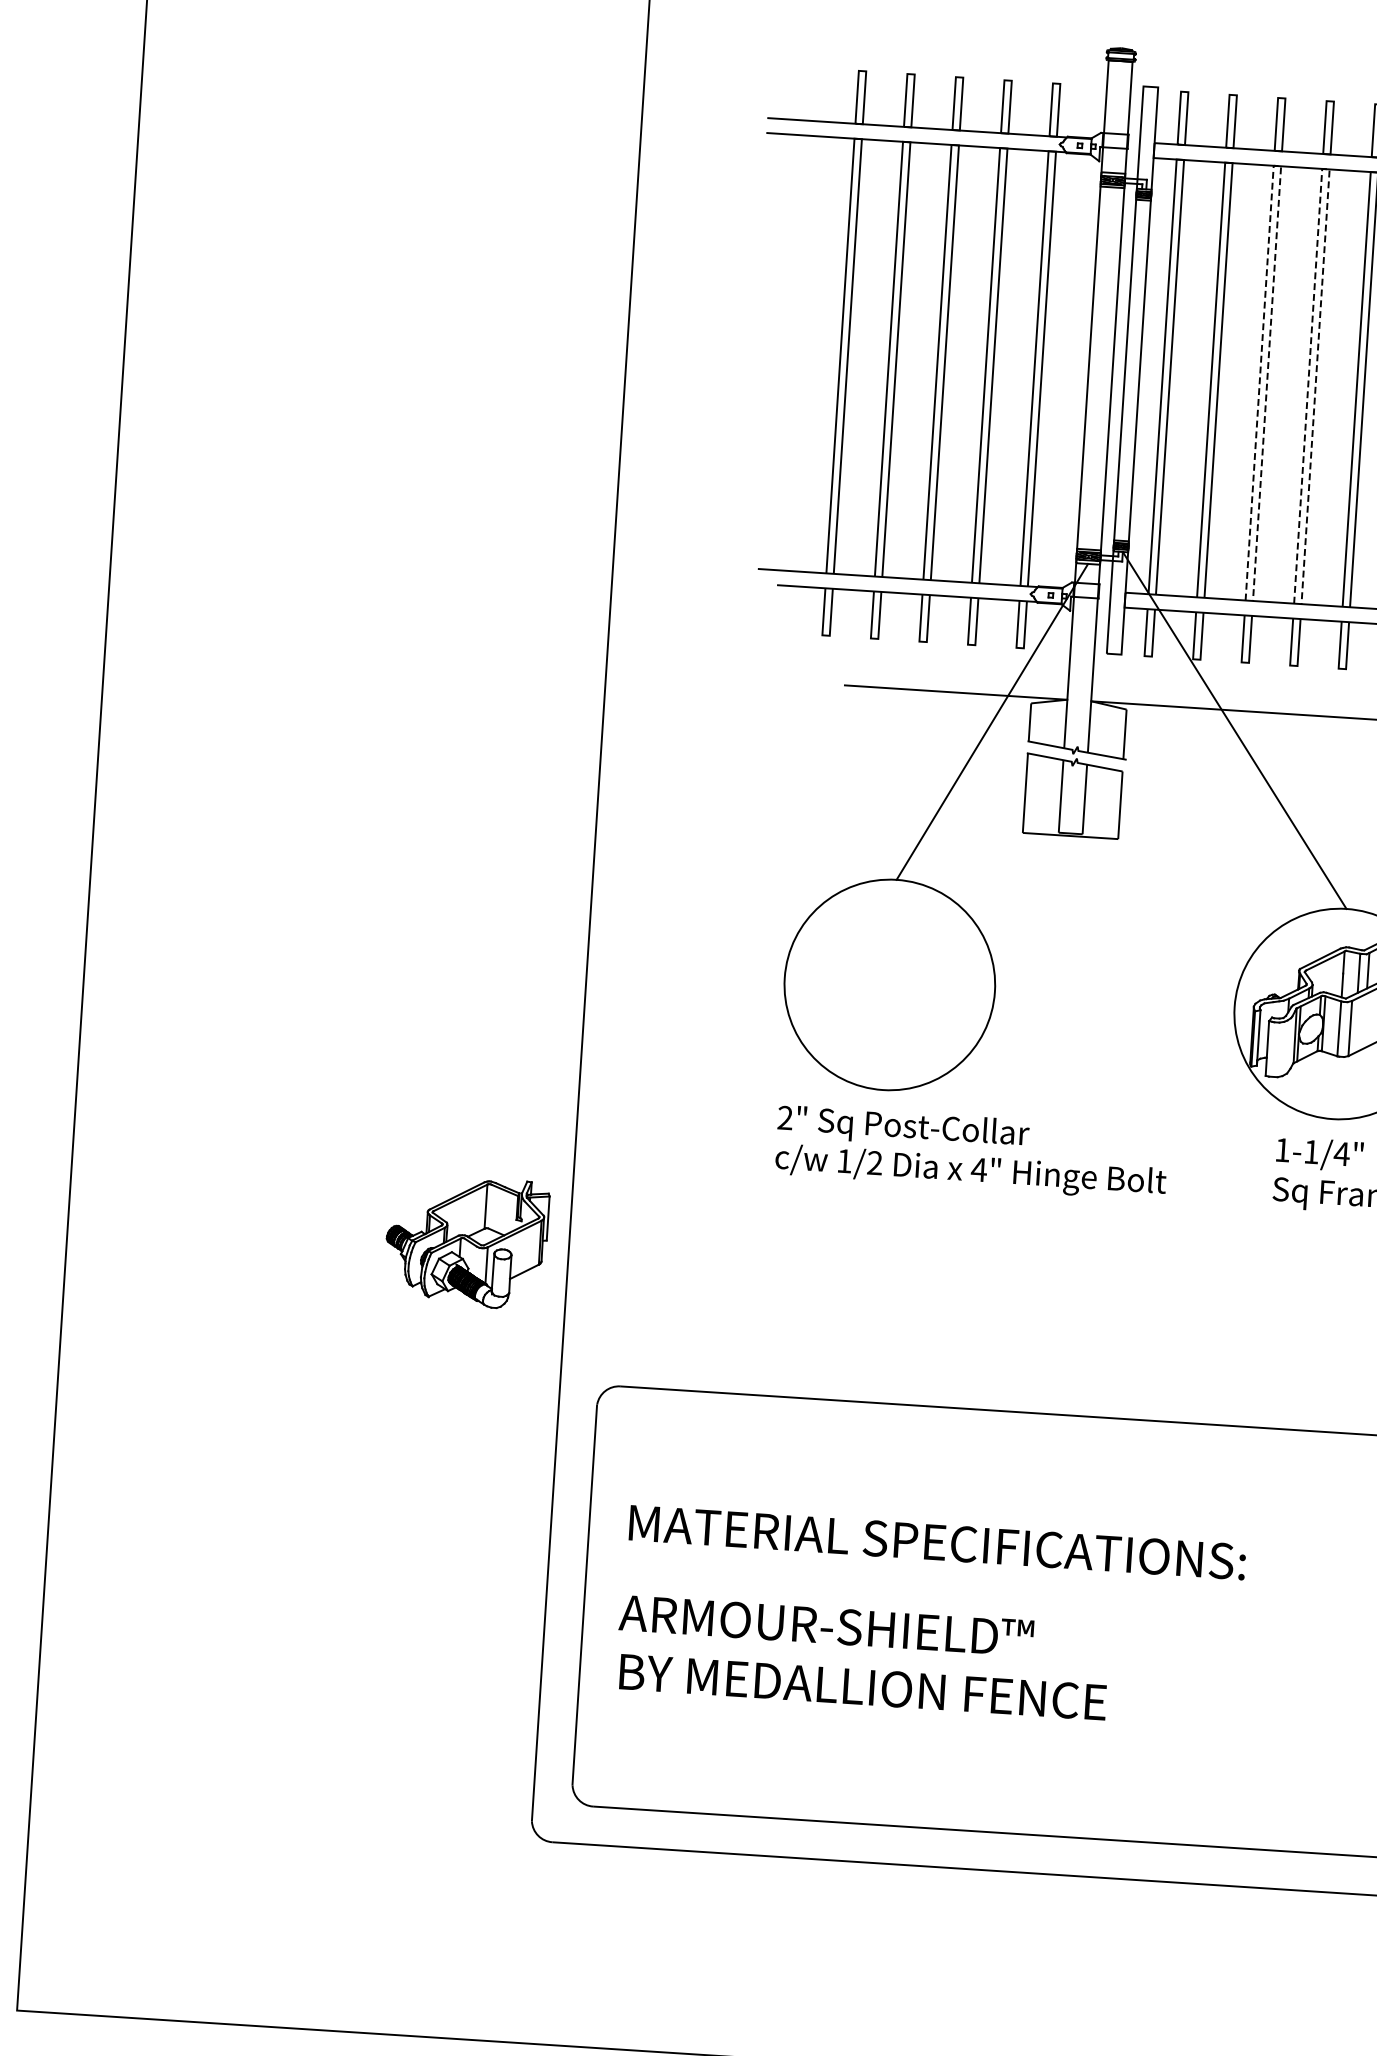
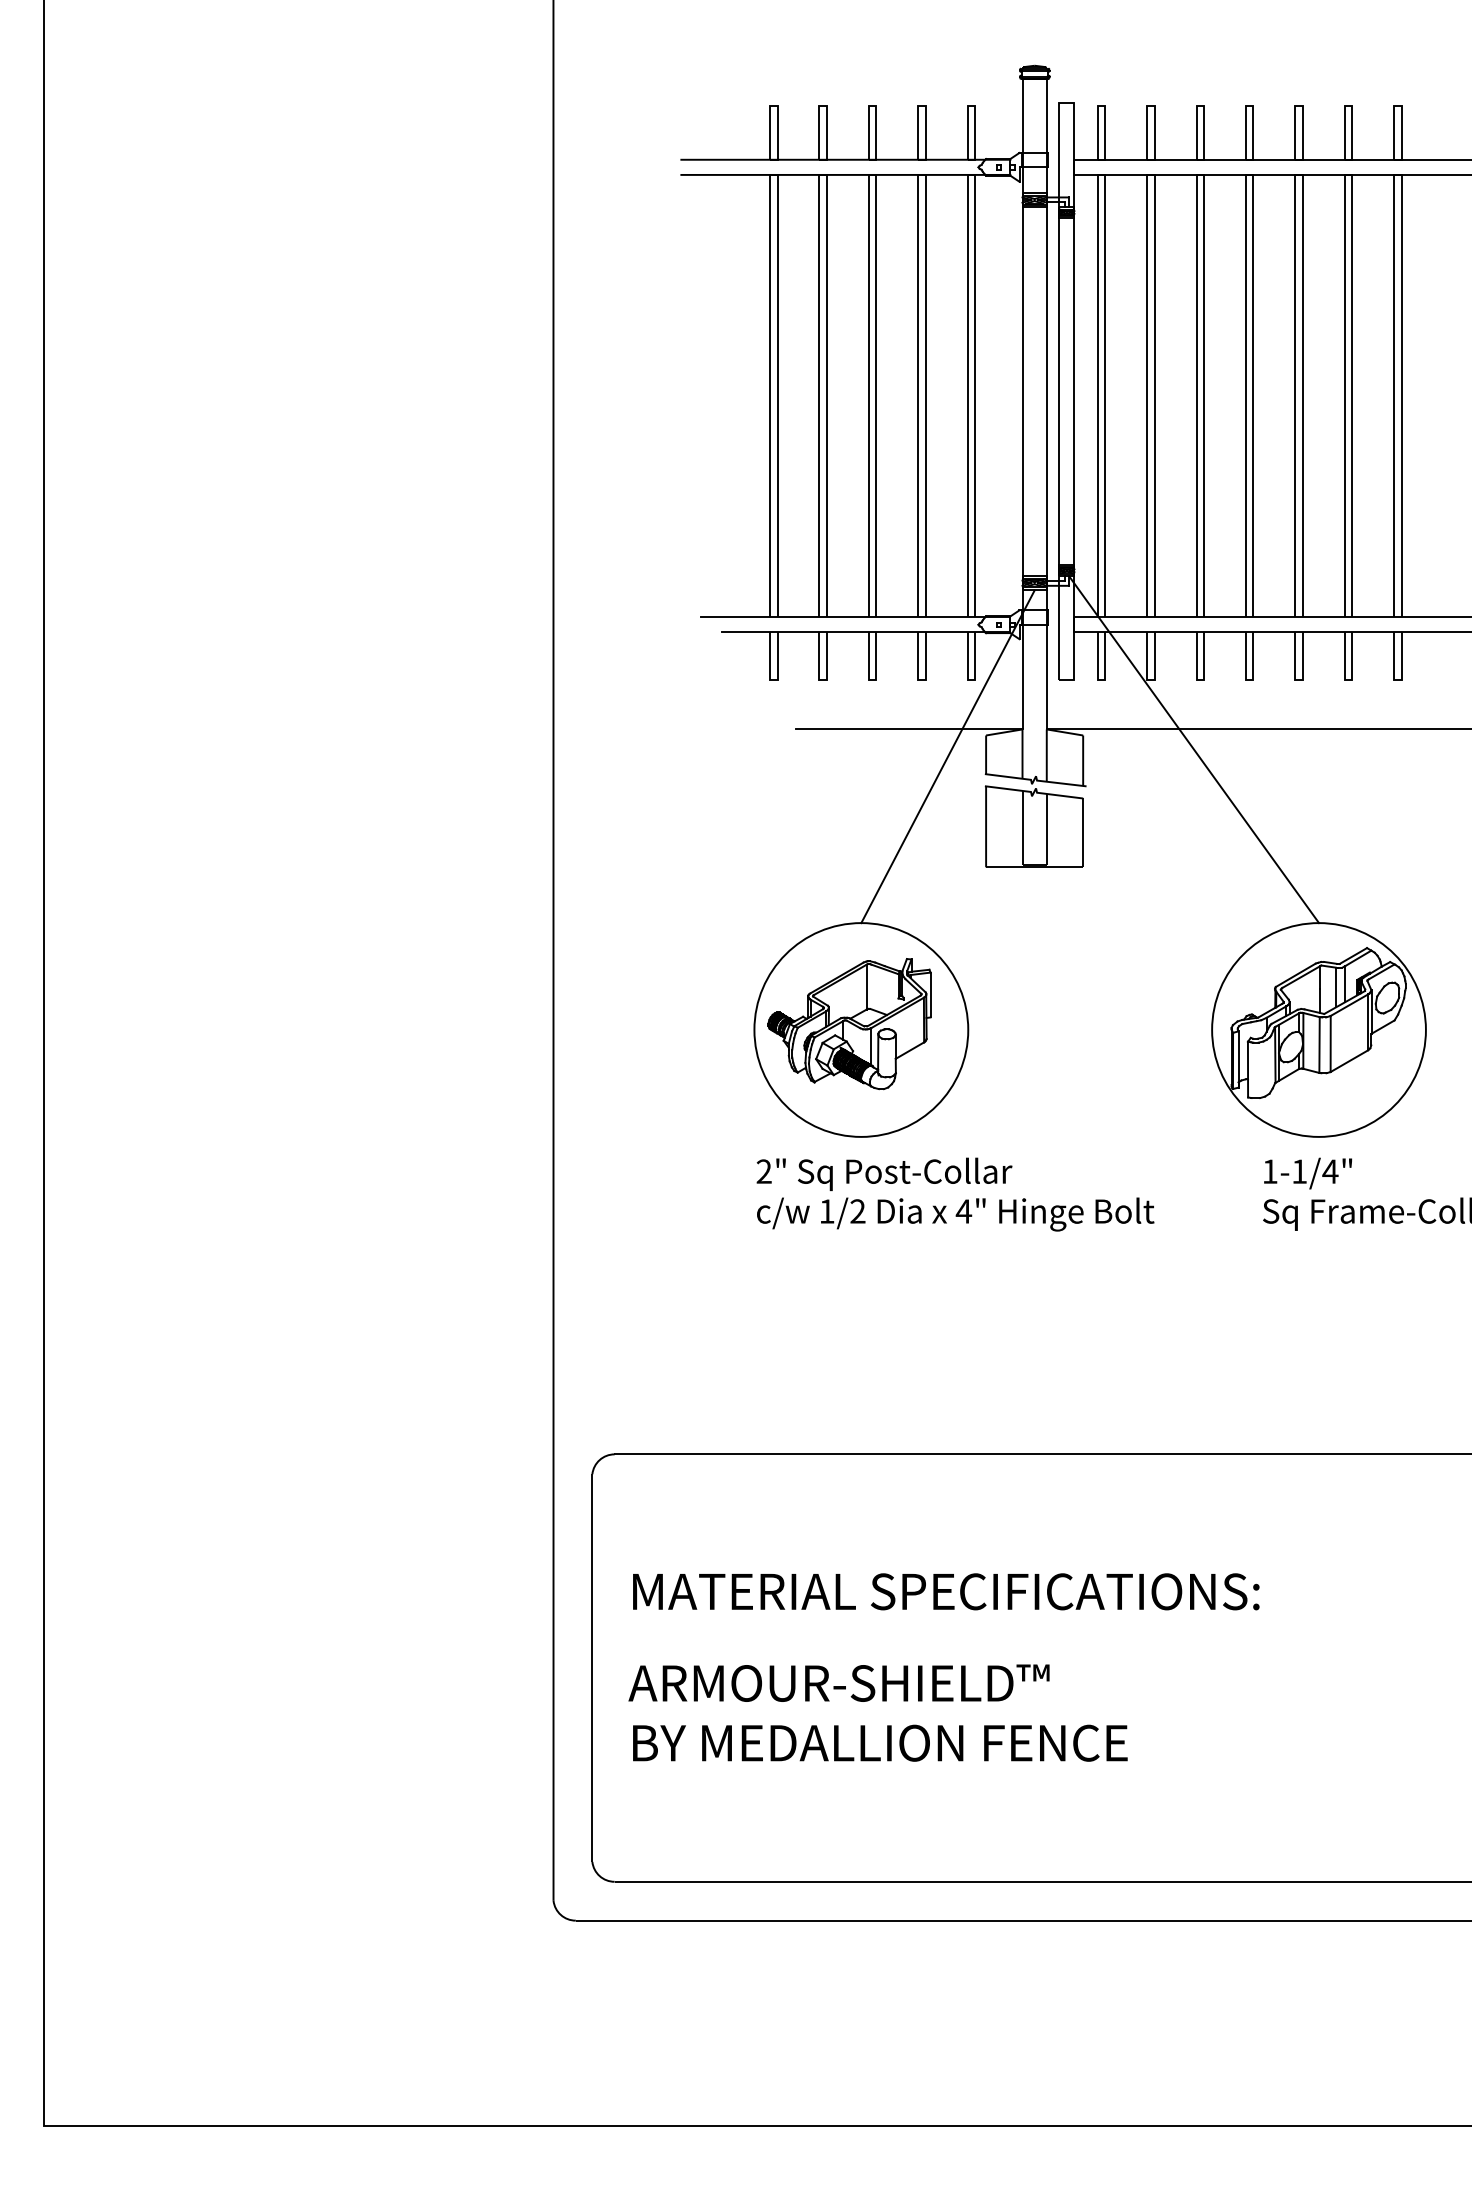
line: (1277, 165) -> (1200, 174), dashed -> solid
line: (1325, 168) -> (1249, 174), dashed -> solid
part: (466, 1242) -> (849, 1024), moved

